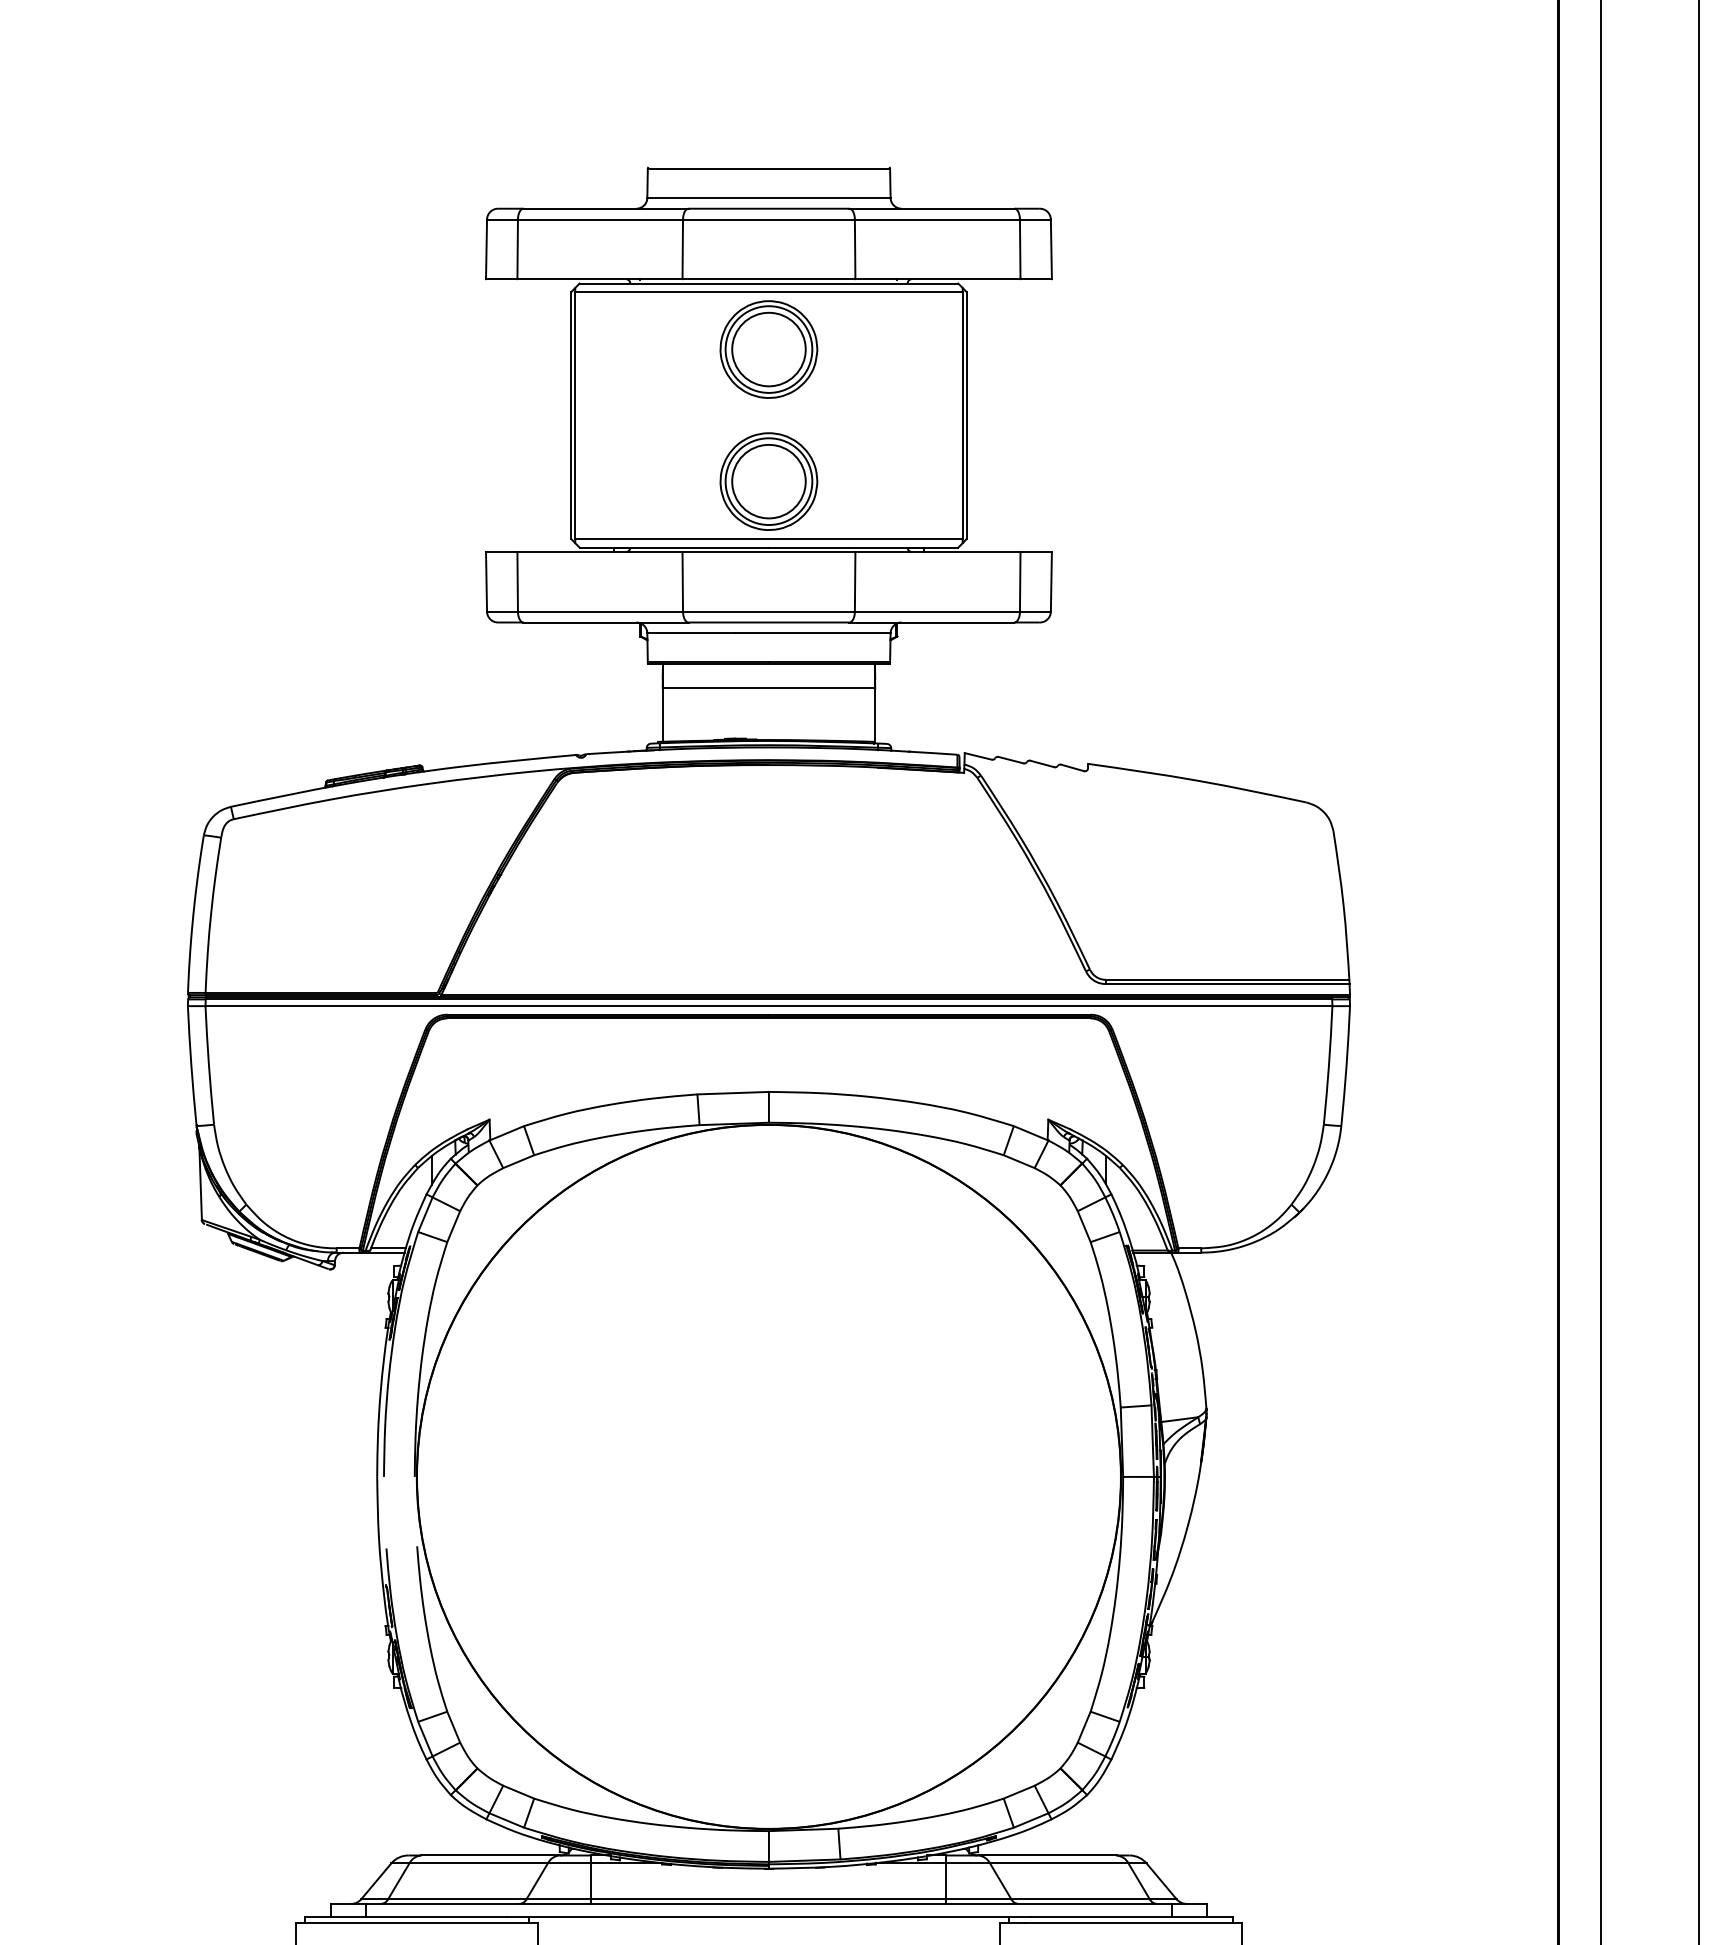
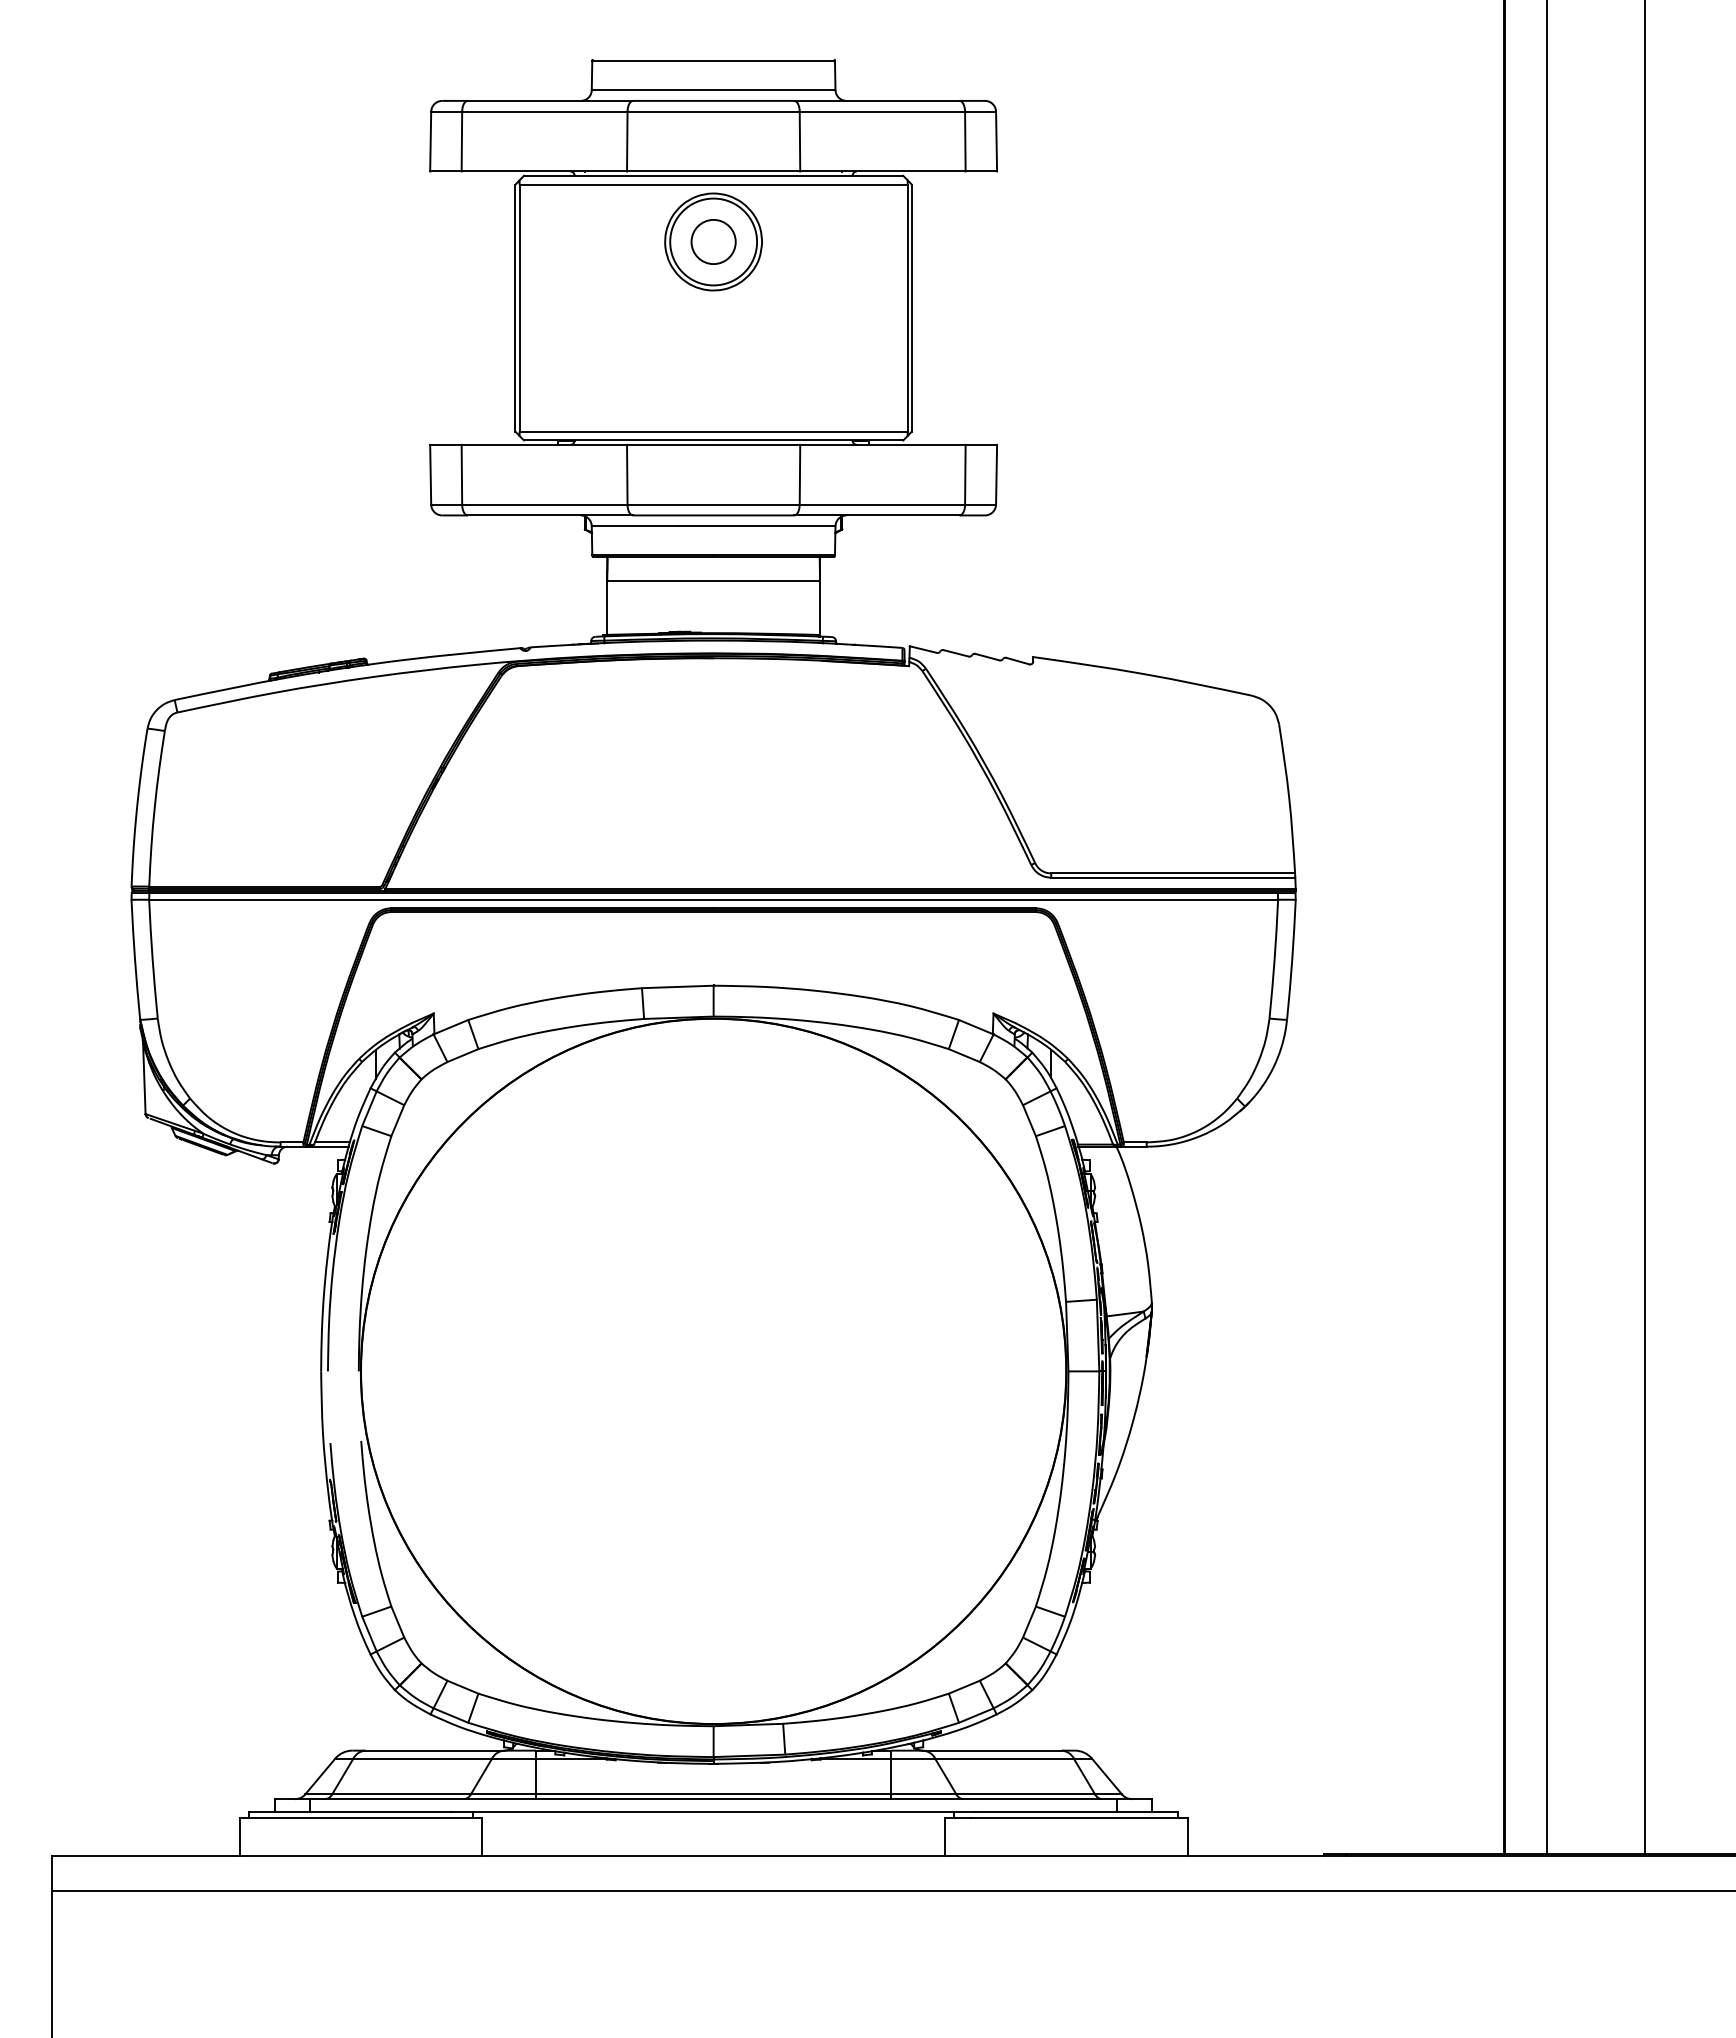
circle: (768, 349) -> (713, 241), size x0.6
part: (768, 480) -> (713, 373), removed

